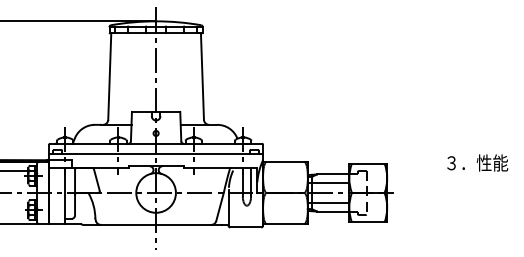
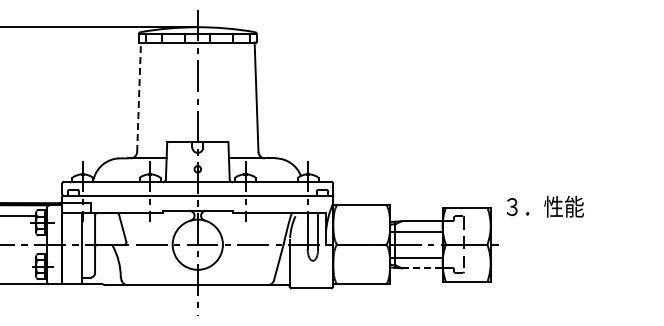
line: (110, 76) -> (139, 97), solid -> dashed
text: (477, 162) -> (544, 206), moved
line: (333, 211) -> (422, 268), solid -> dashed

